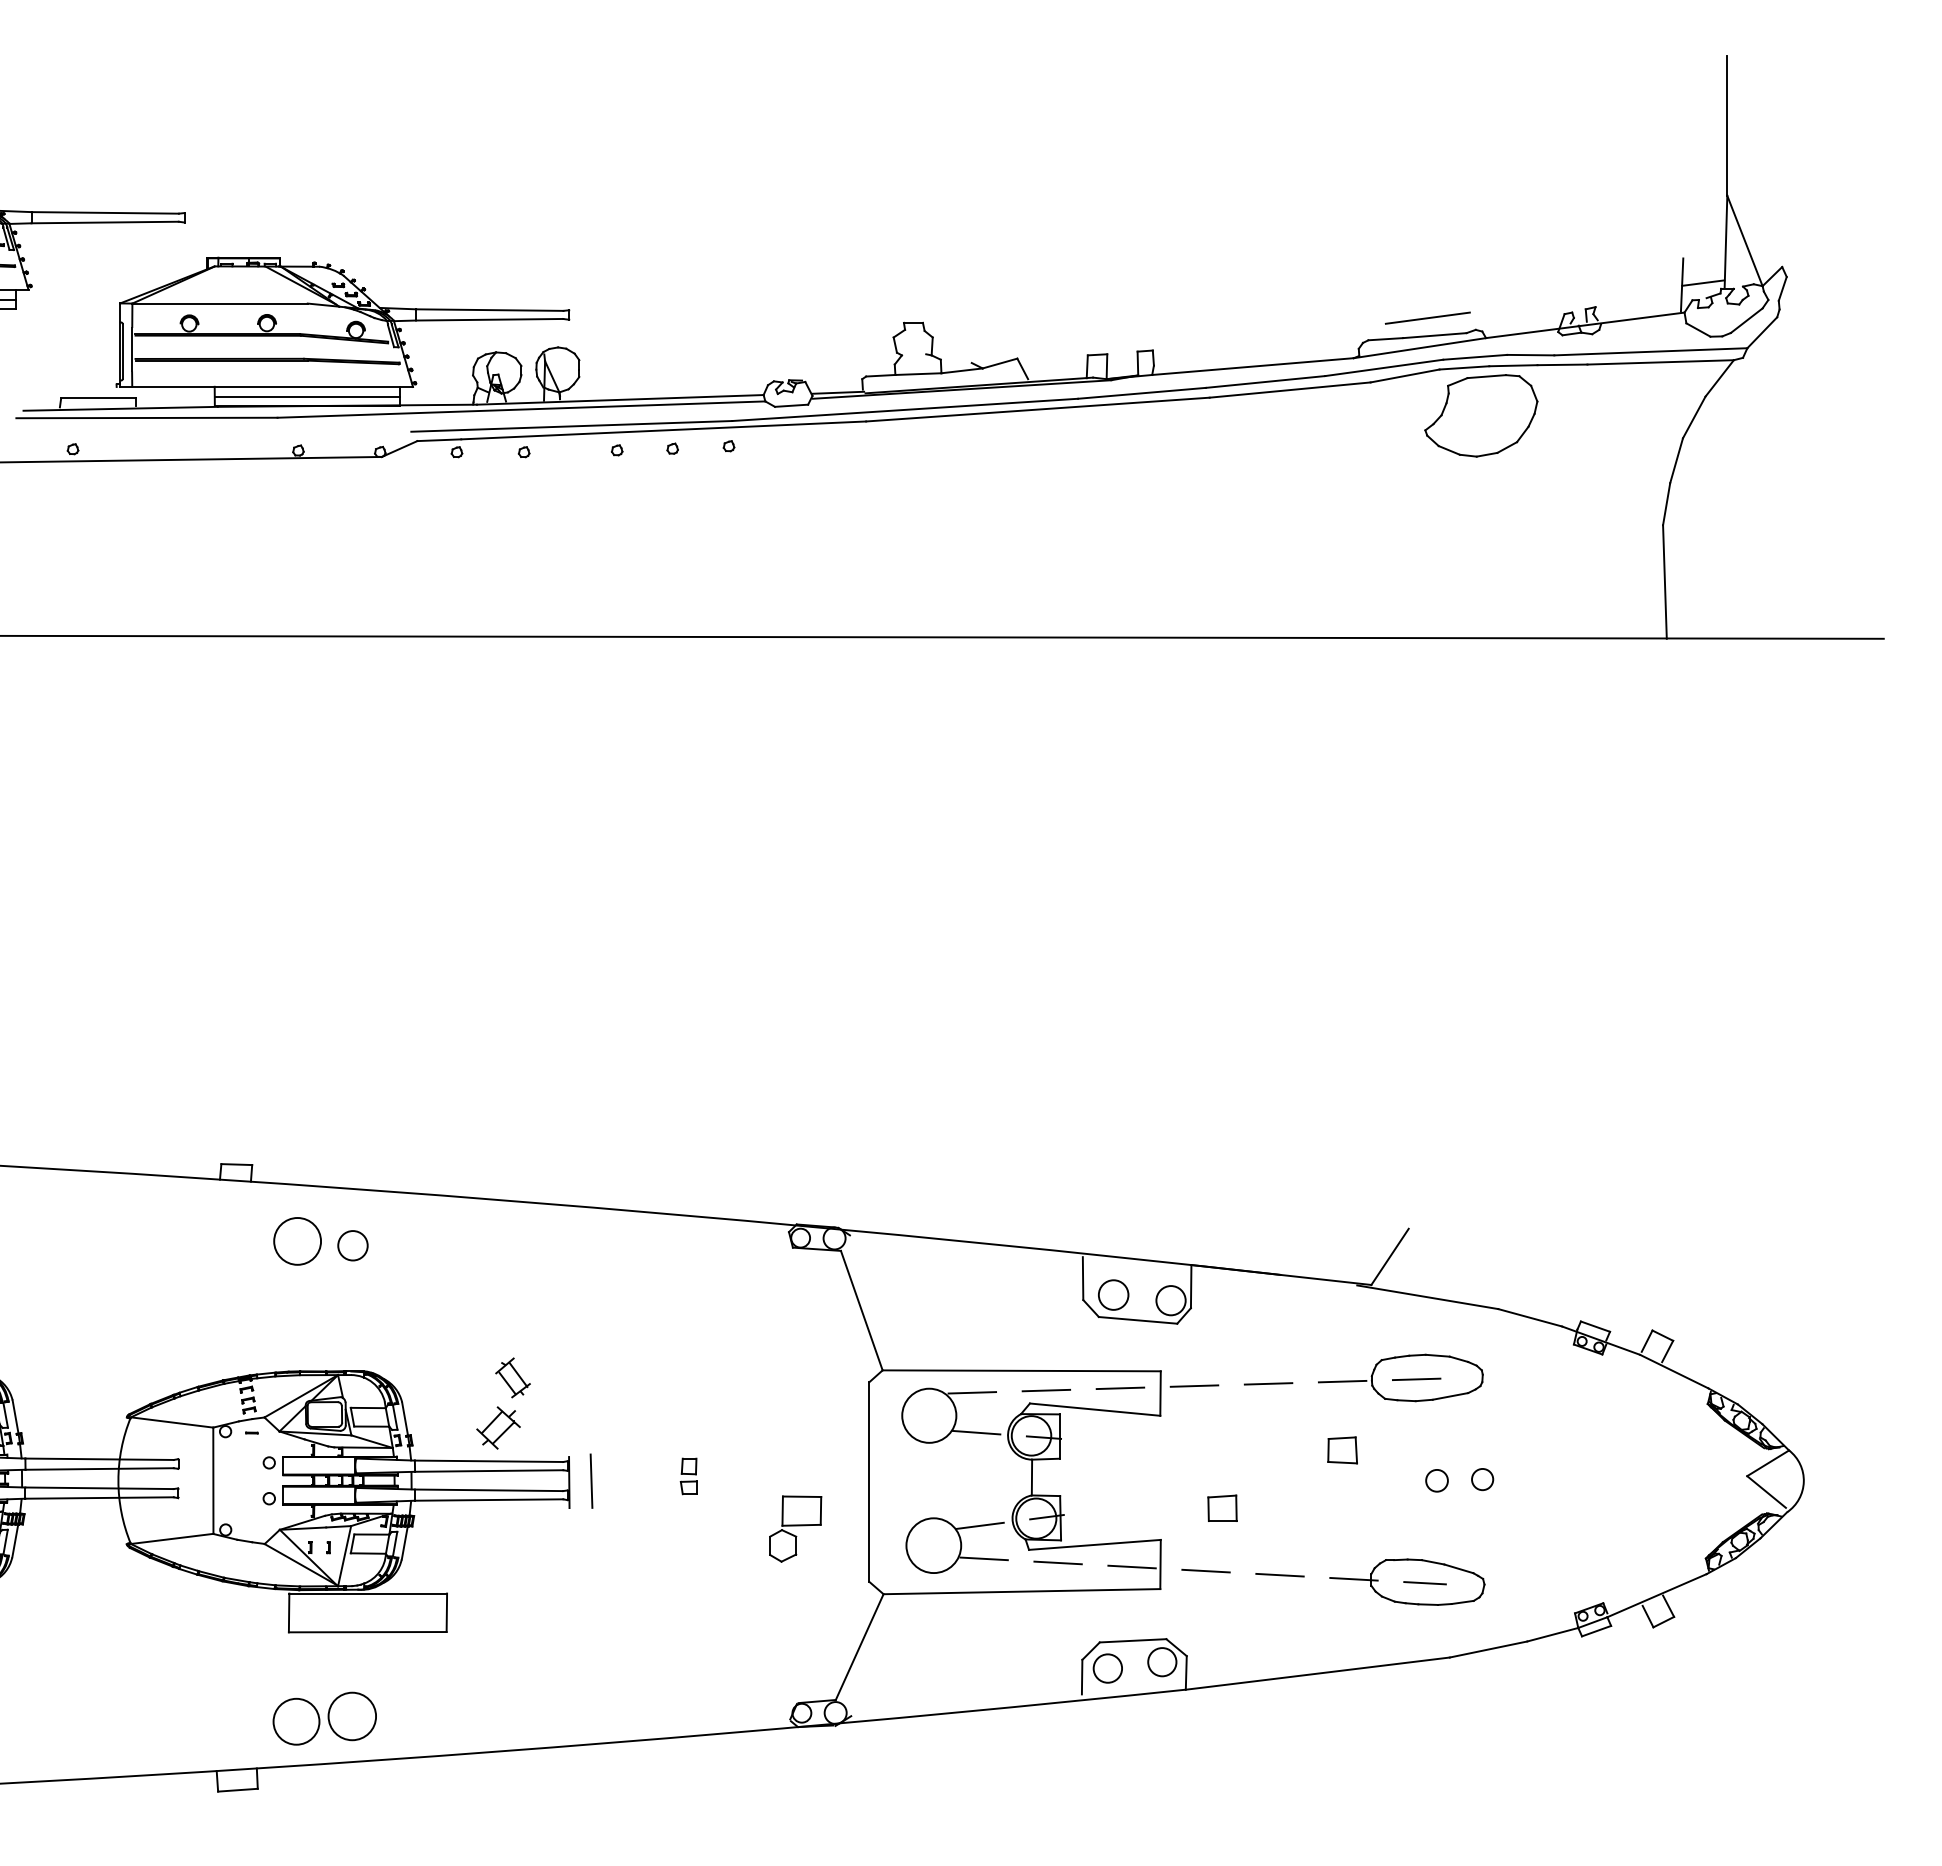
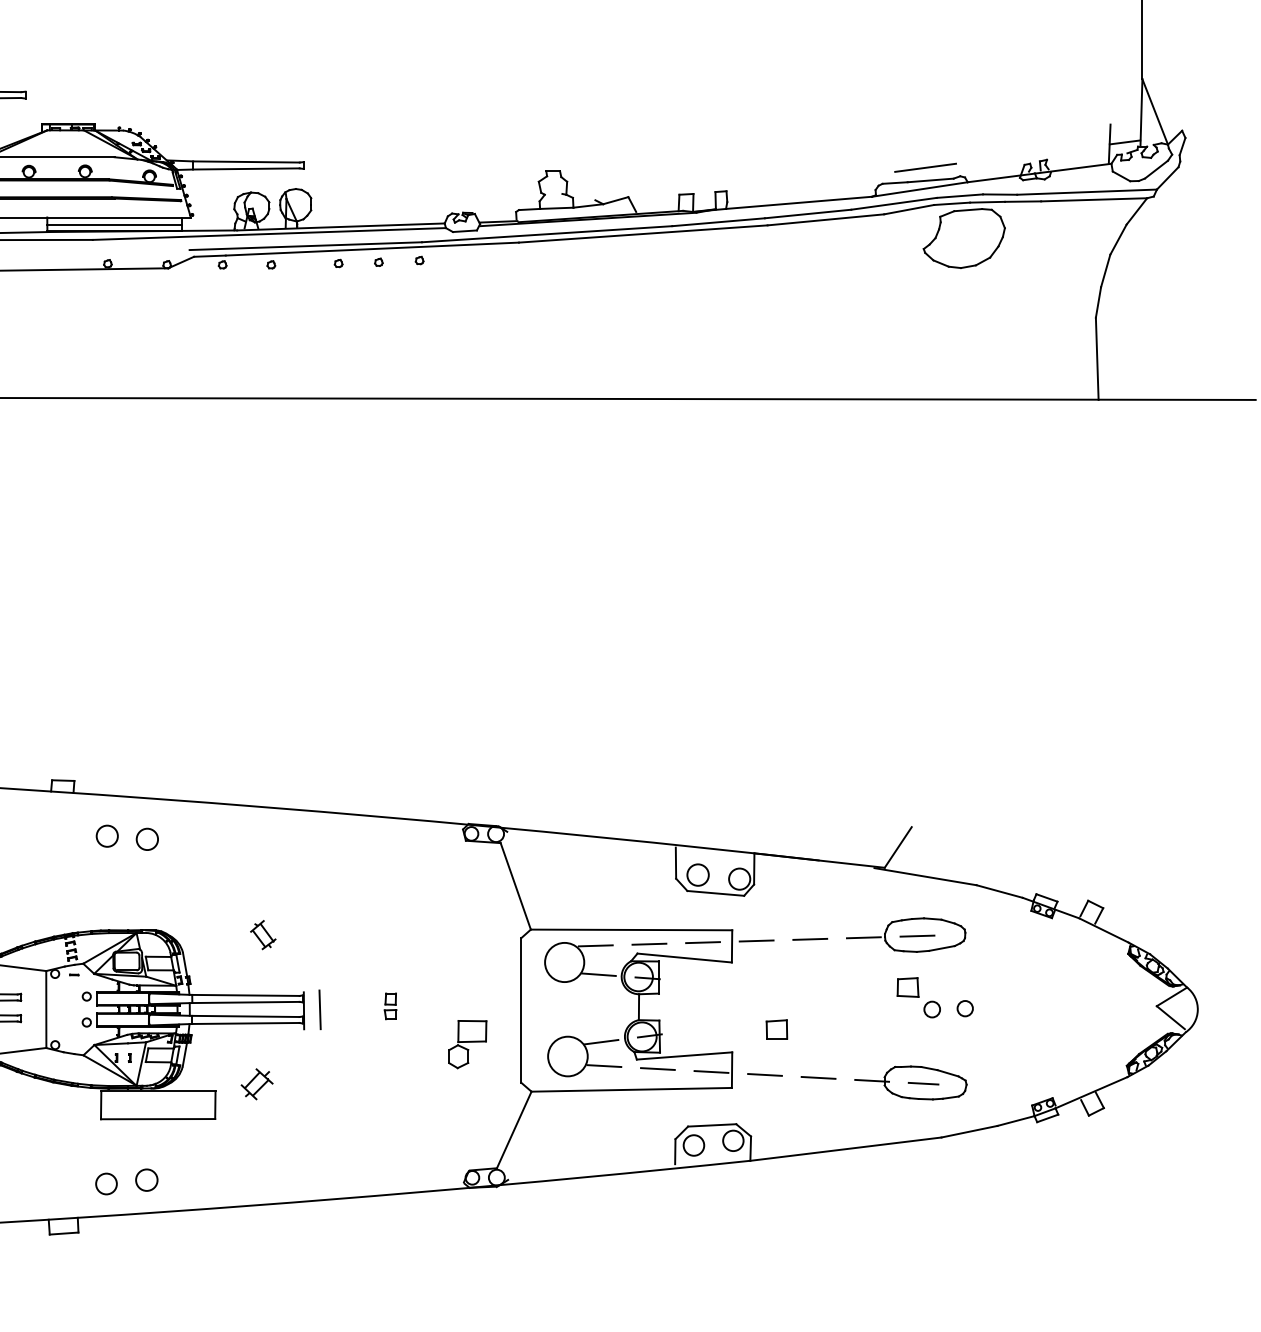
circle: (297, 1241) -> (107, 836), size x0.62
part: (498, 1427) -> (257, 1083), moved
part: (1342, 1450) -> (907, 987), moved
circle: (351, 1716) -> (146, 1180), size x0.62
circle: (296, 1721) -> (106, 1183), size x0.62

